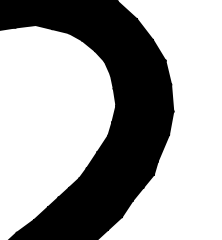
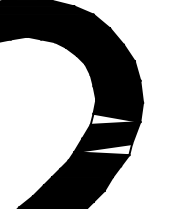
fill: (138, 129) -> (115, 118), removed
fill: (122, 166) -> (103, 149), removed

